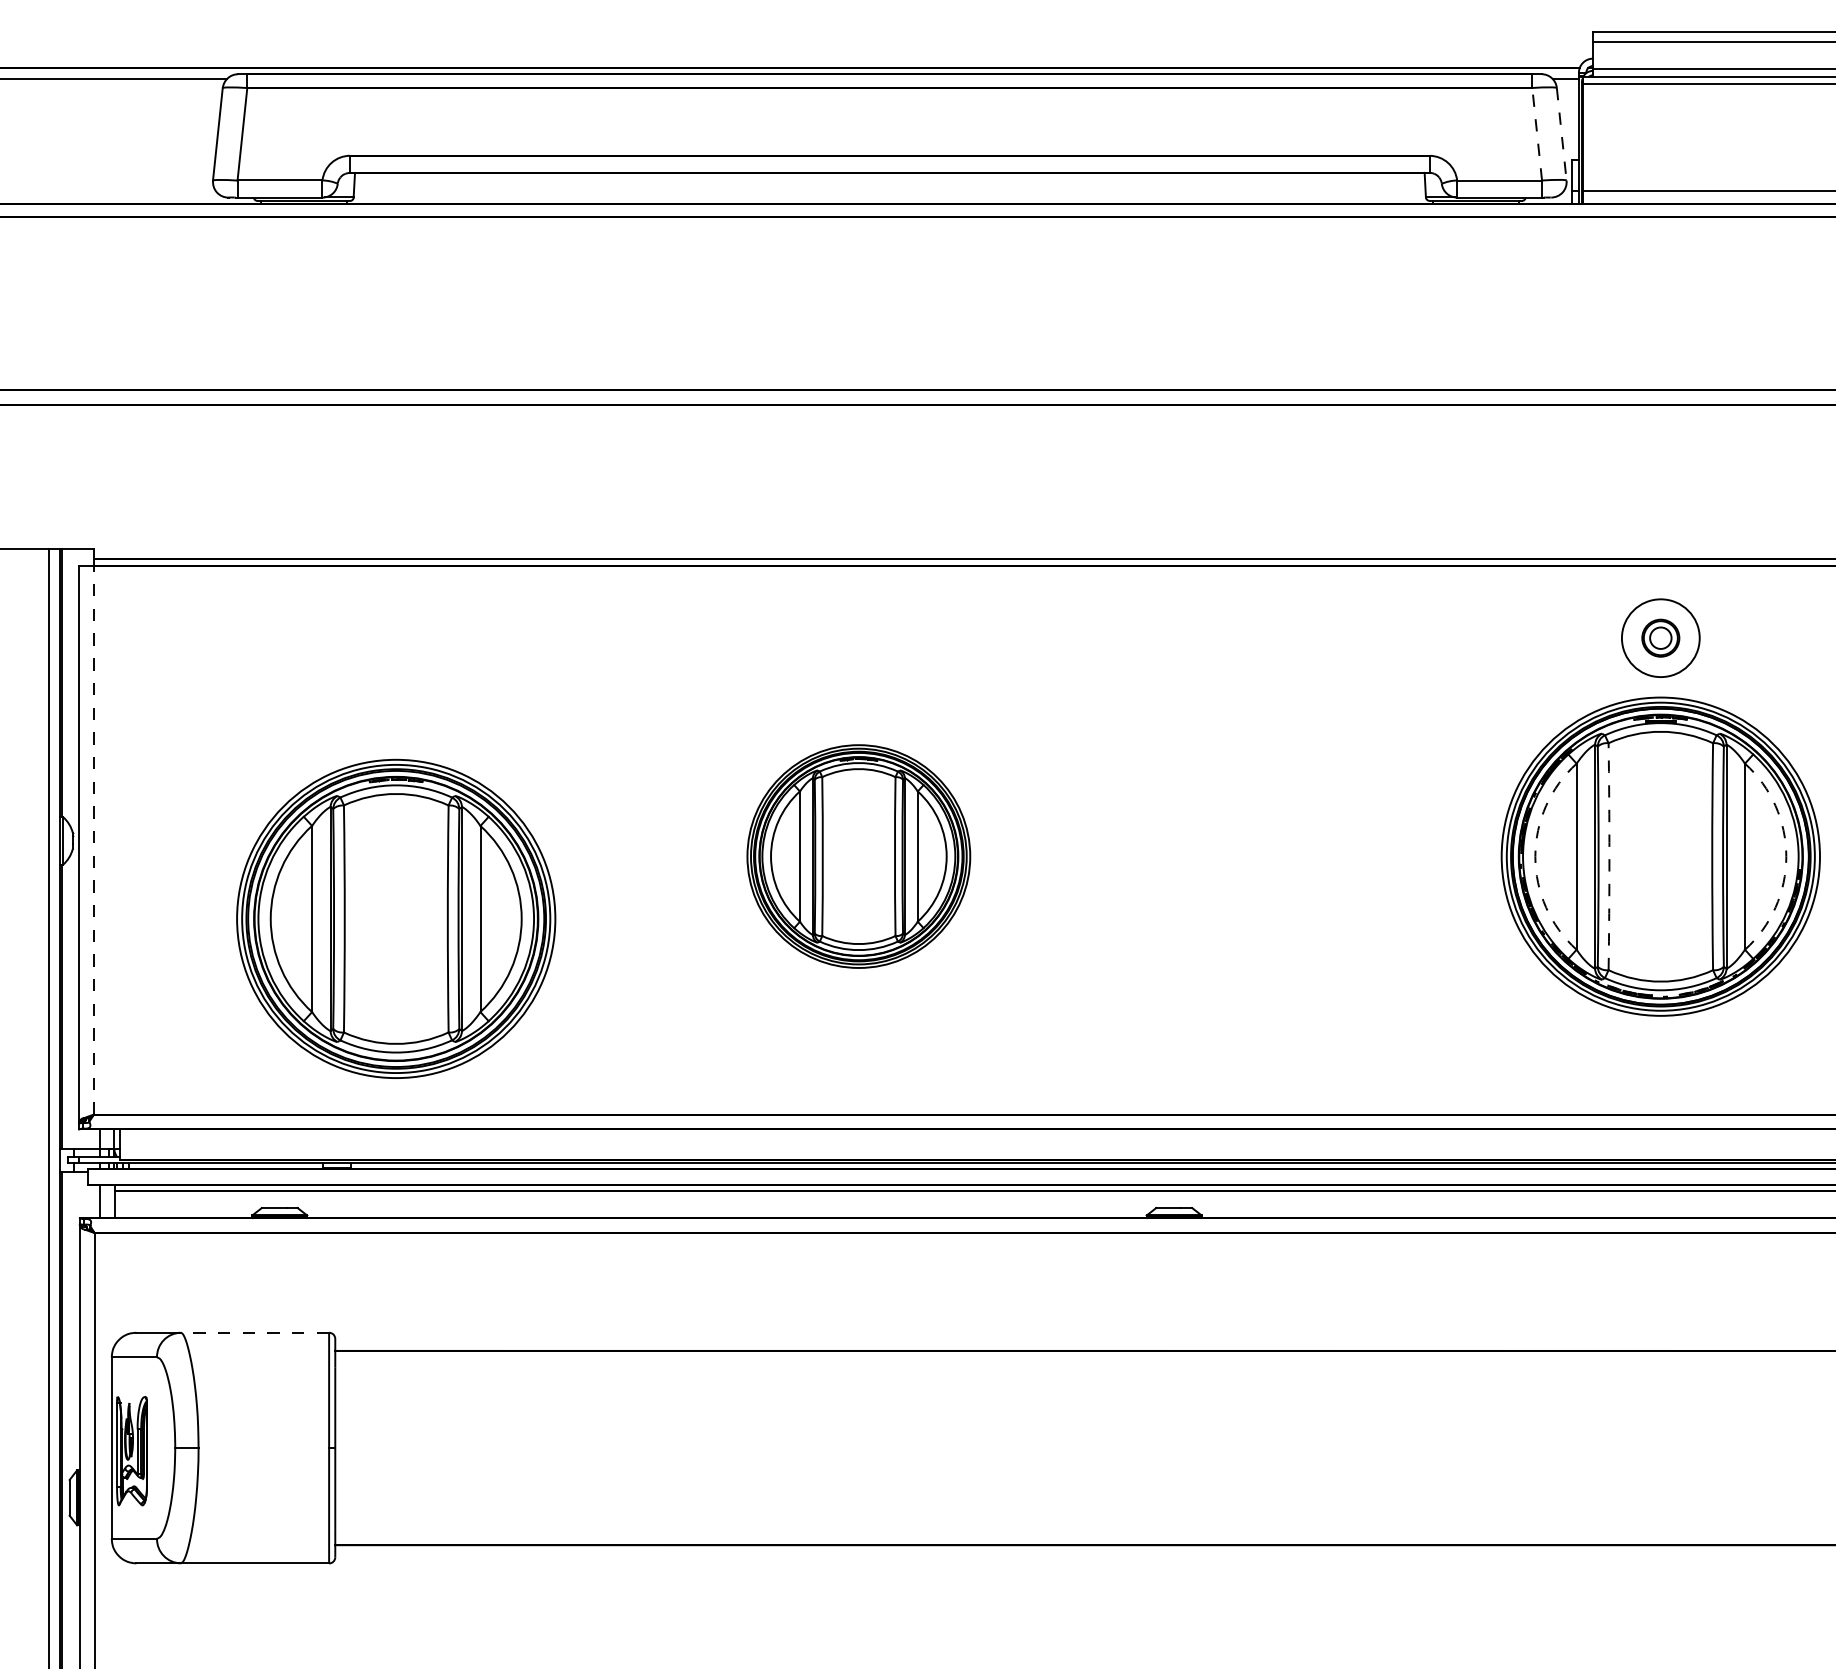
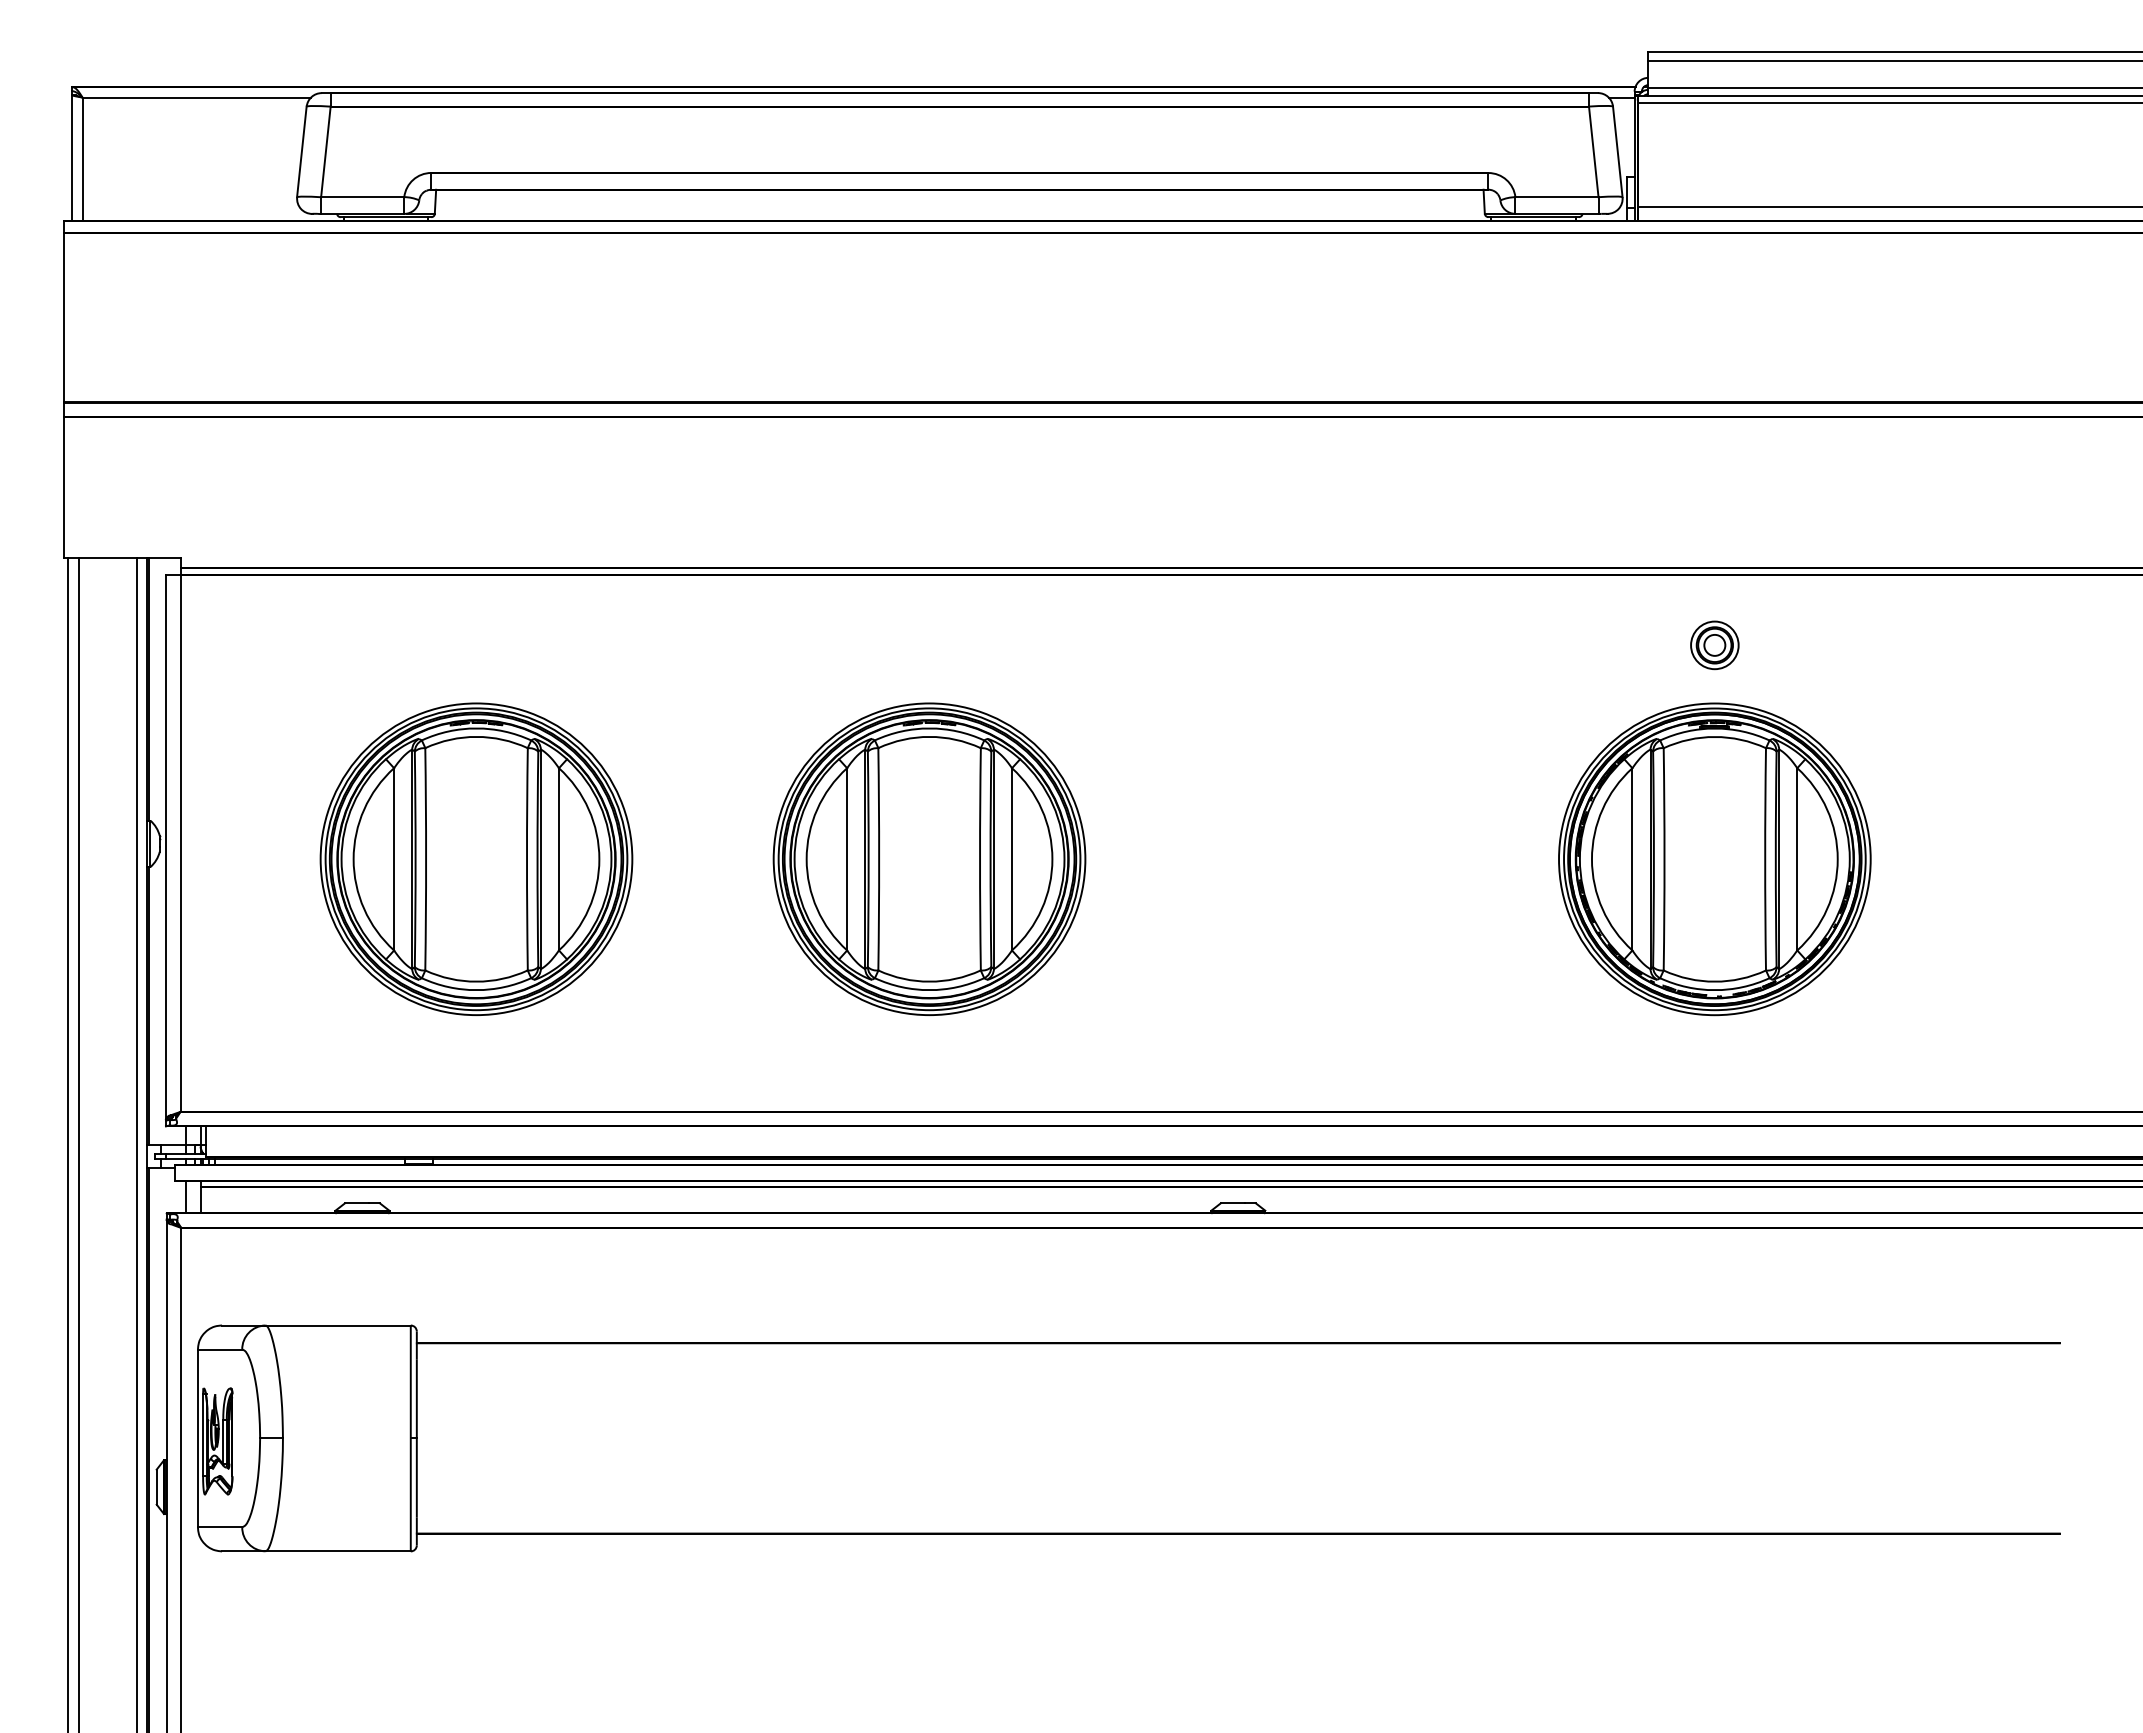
line: (1536, 133) -> (1593, 151), dashed -> solid
line: (1561, 133) -> (1617, 151), dashed -> solid
circle: (1660, 638) -> (1714, 645), size x0.62
line: (93, 840) -> (180, 843), dashed -> solid
part: (858, 855) -> (929, 858), size x1.43
arc: (1534, 856) -> (1591, 859), dashed -> solid
arc: (1609, 856) -> (1664, 859), dashed -> solid
arc: (1786, 856) -> (1837, 859), dashed -> solid
part: (396, 918) -> (476, 858), moved
line: (255, 1332) -> (338, 1325), dashed -> solid

